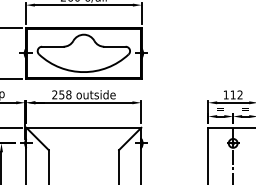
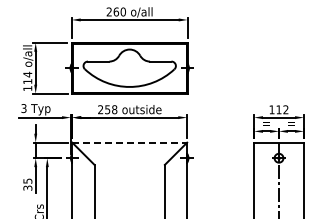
line: (84, 127) -> (130, 142), solid -> dashed

